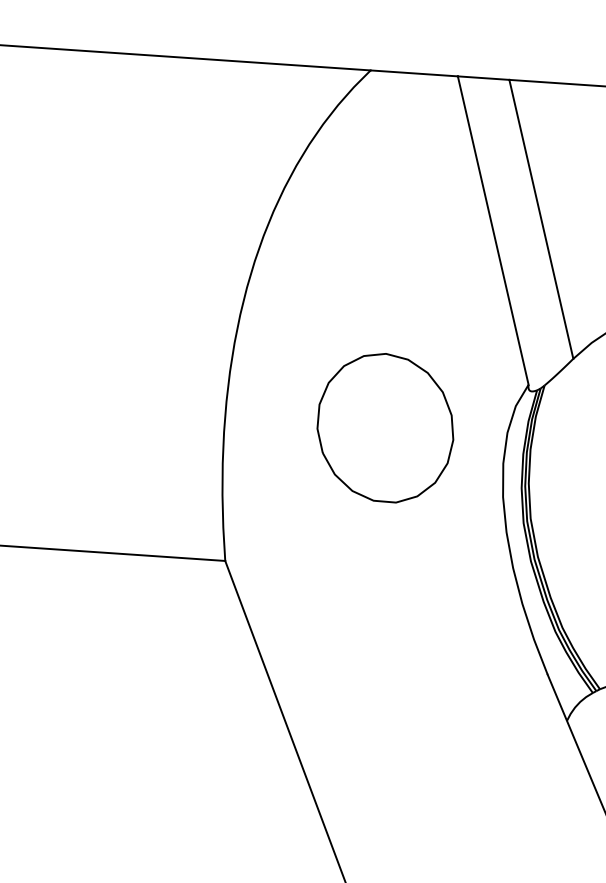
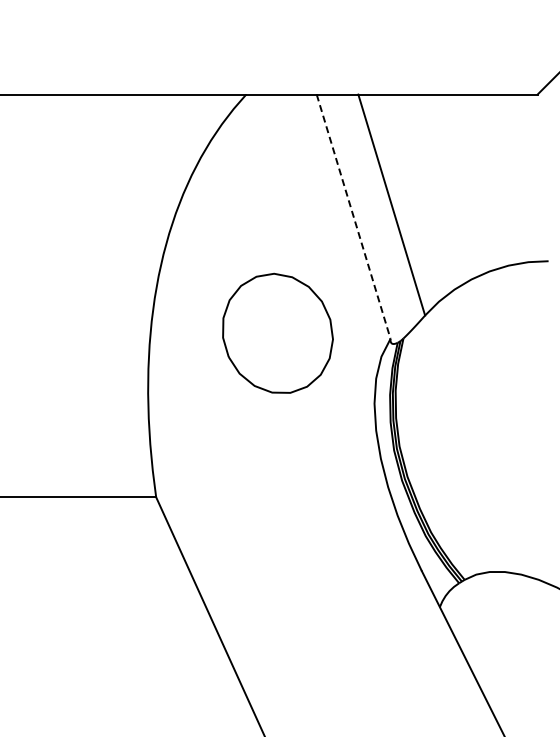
line: (493, 230) -> (353, 216), solid -> dashed
part: (385, 426) -> (277, 332), moved

